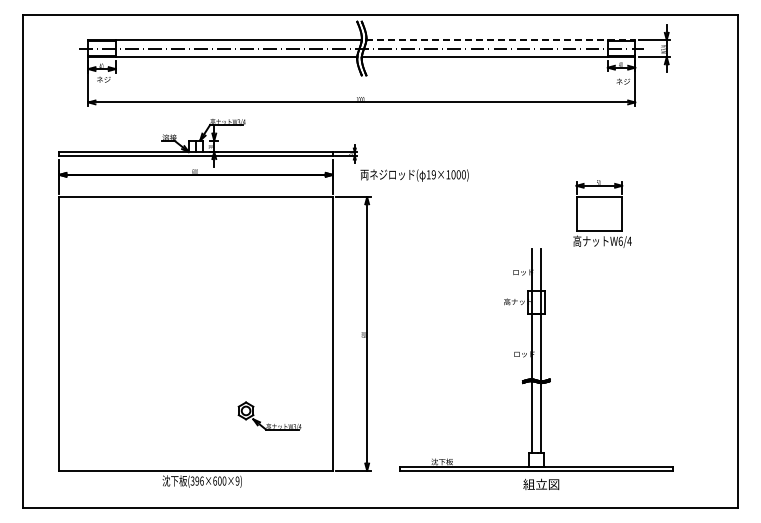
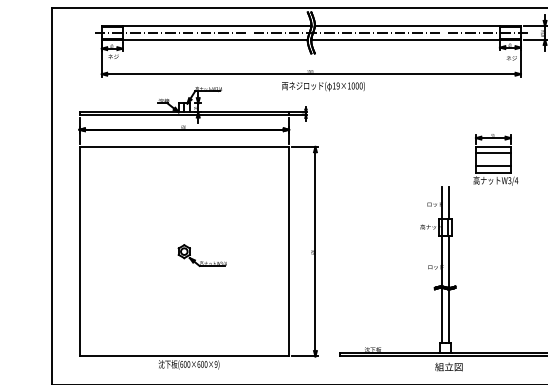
line: (501, 39) -> (418, 25), dashed -> solid
text: (414, 175) -> (323, 86), moved
line: (599, 205) -> (493, 153), added
line: (599, 222) -> (493, 166), added
text: (620, 240) -> (509, 180), W6/4 -> W3/4
part: (268, 423) -> (201, 261), moved
text: (196, 480) -> (184, 364), (396×600×9) -> (600×600×9)

